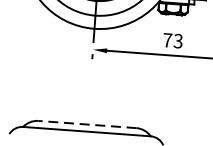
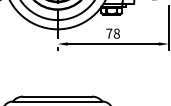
text: (177, 40) -> (116, 33), 73 -> 78
line: (87, 124) -> (57, 96), dashed -> solid

